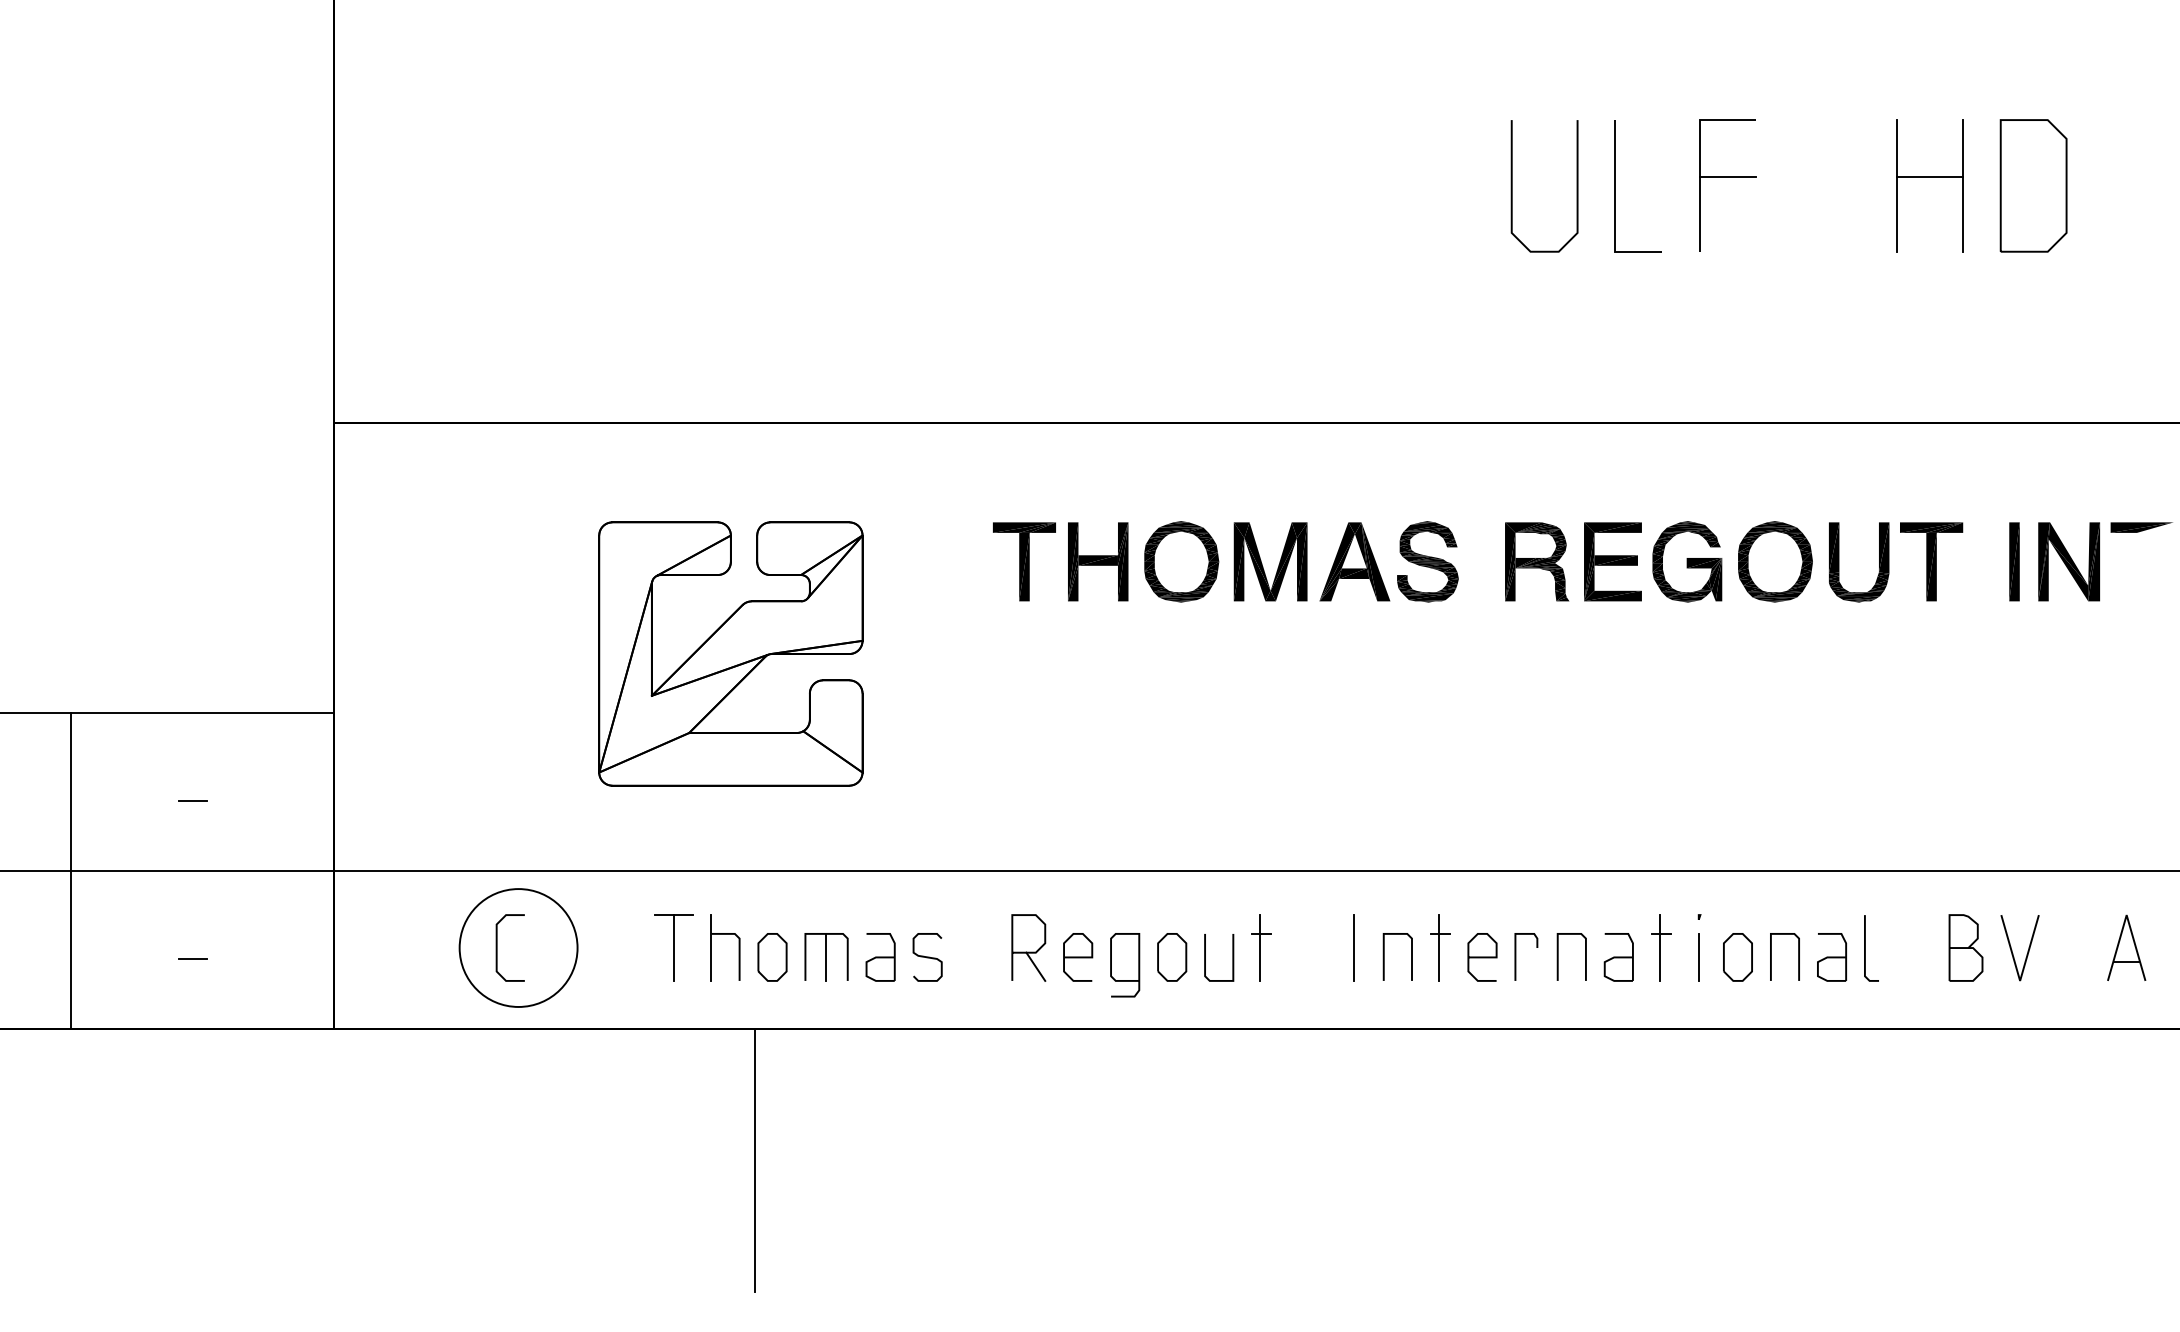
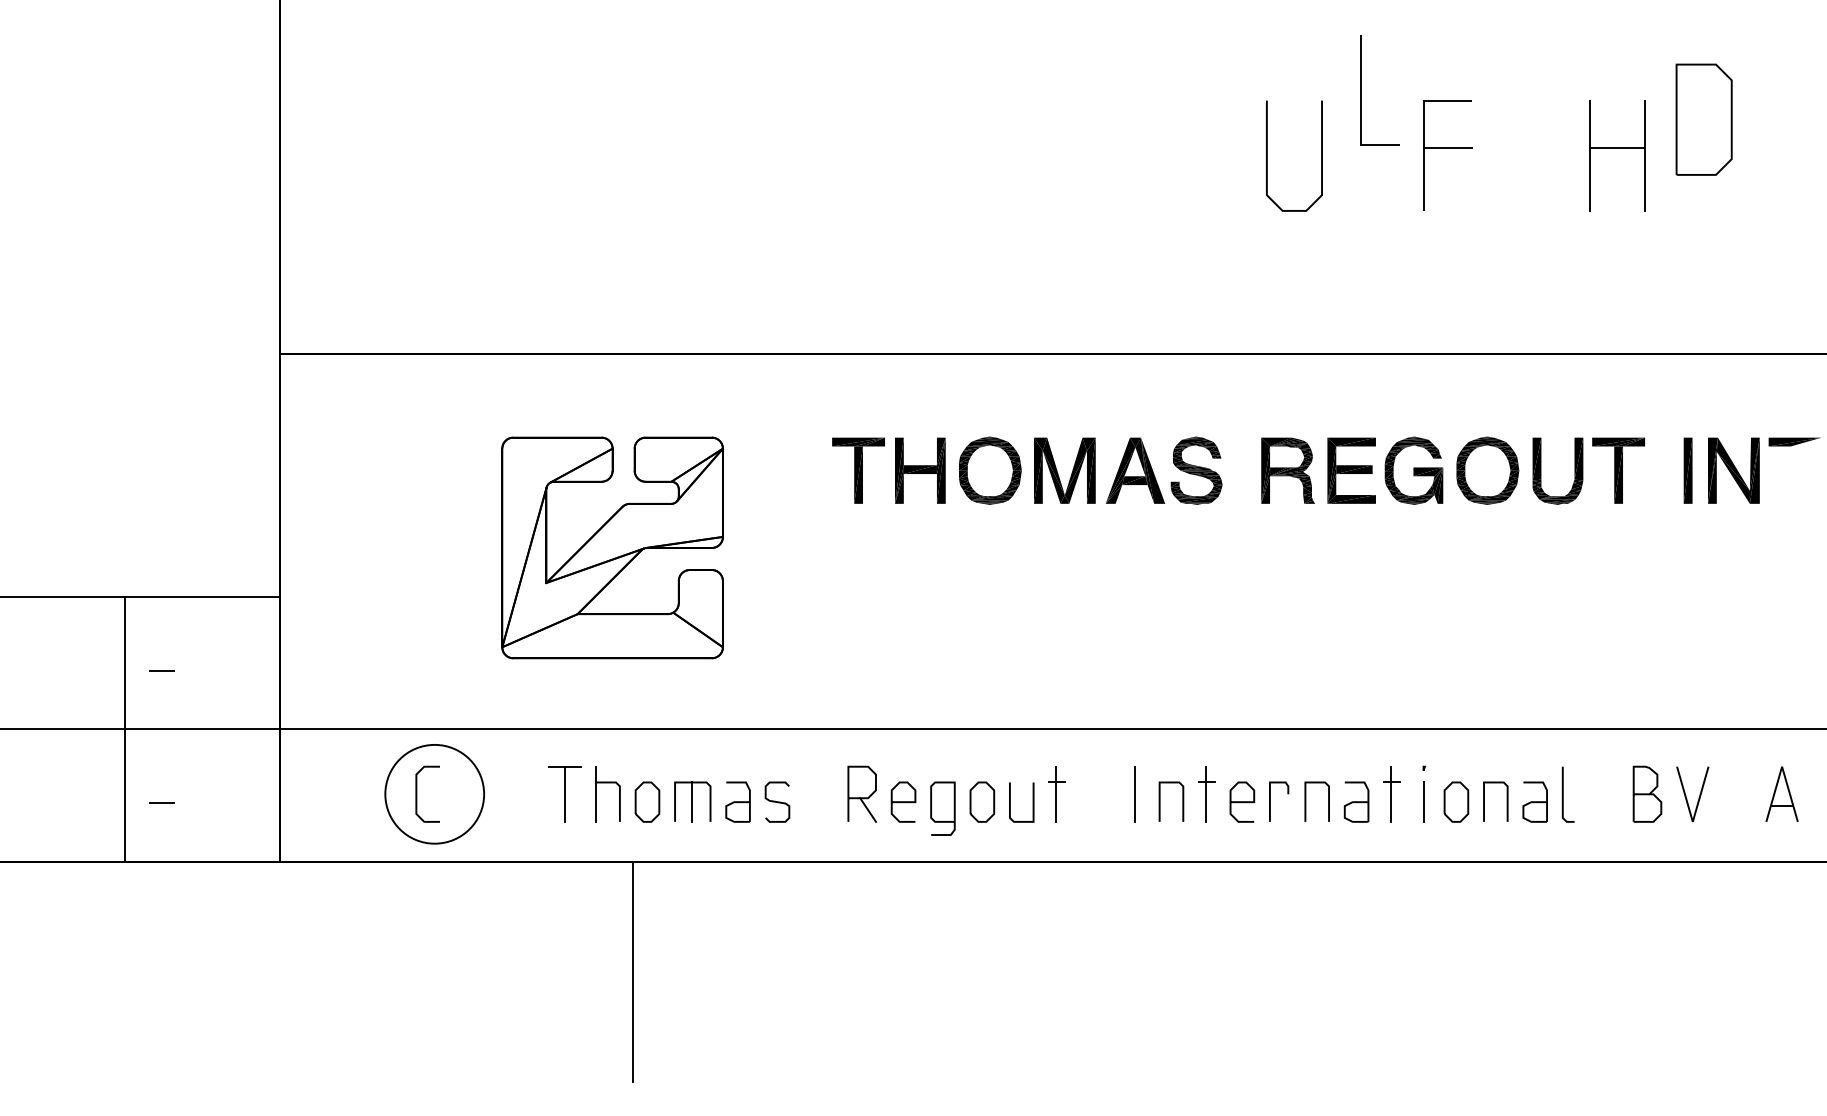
part: (2032, 185) -> (1703, 119), moved
line: (1616, 186) -> (1361, 90), moved
line: (70, 870) -> (124, 729), moved

